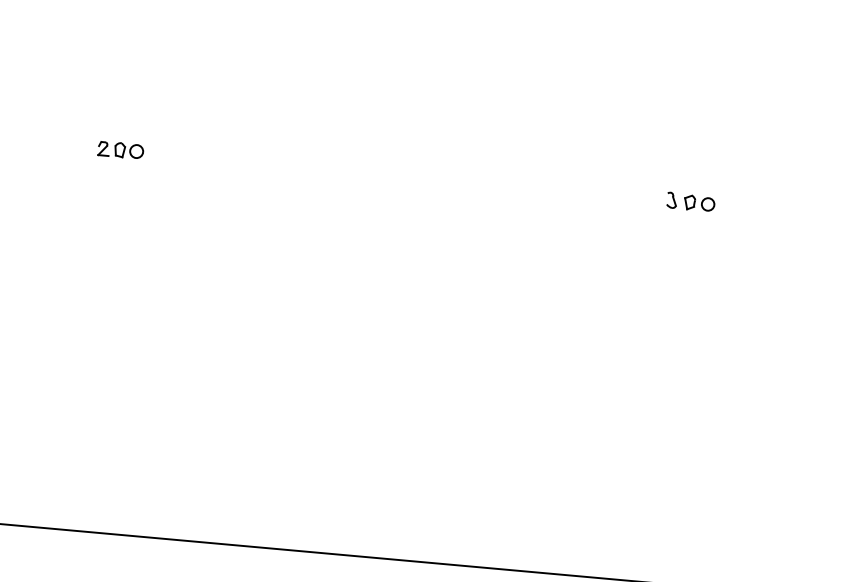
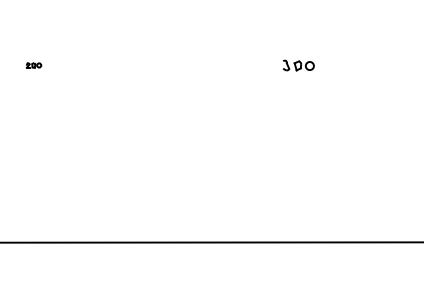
part: (119, 150) -> (33, 65), size x0.7
part: (690, 202) -> (298, 65), size x1.4

